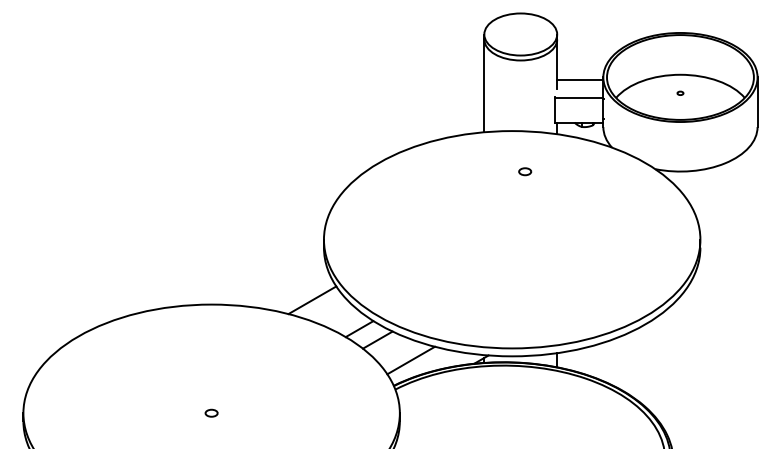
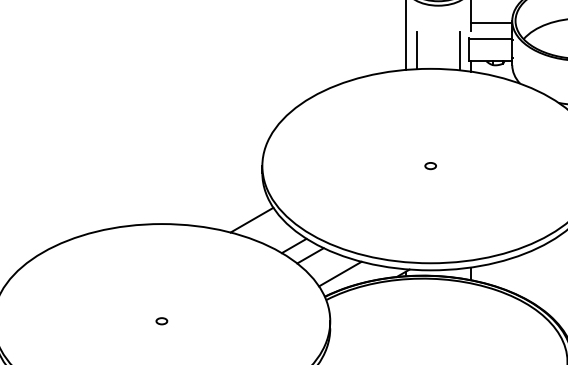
line: (496, 110) -> (416, 50), added
line: (545, 110) -> (460, 50), added
part: (525, 171) -> (431, 165), moved

